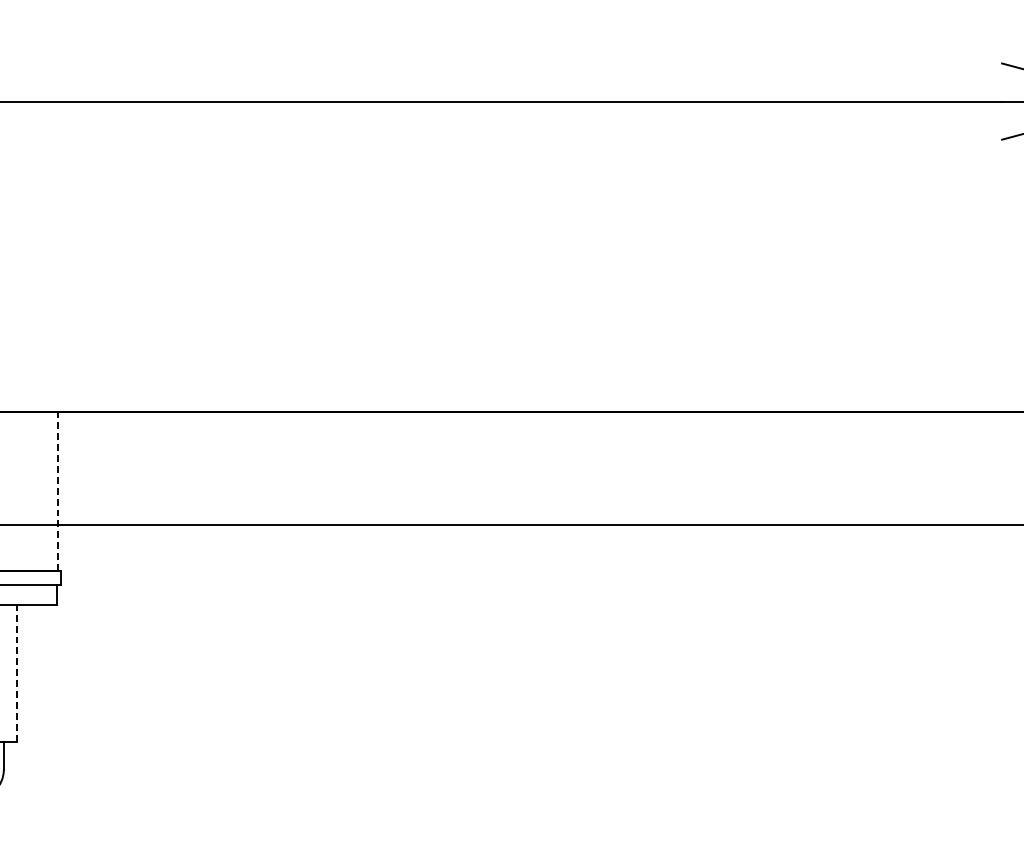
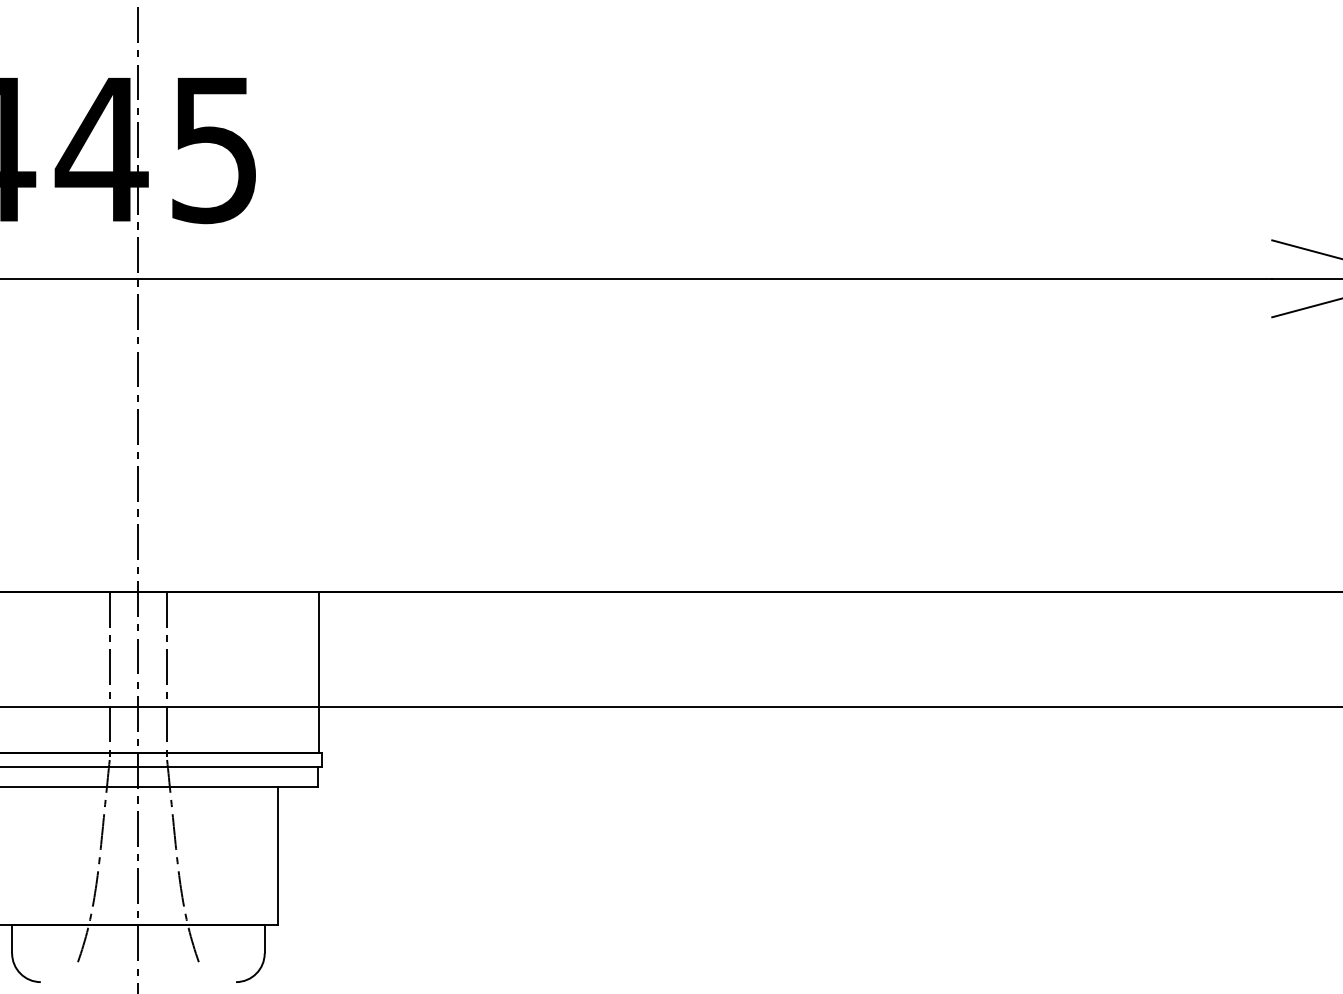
line: (58, 490) -> (319, 671), dashed -> solid
line: (17, 672) -> (278, 855), dashed -> solid

